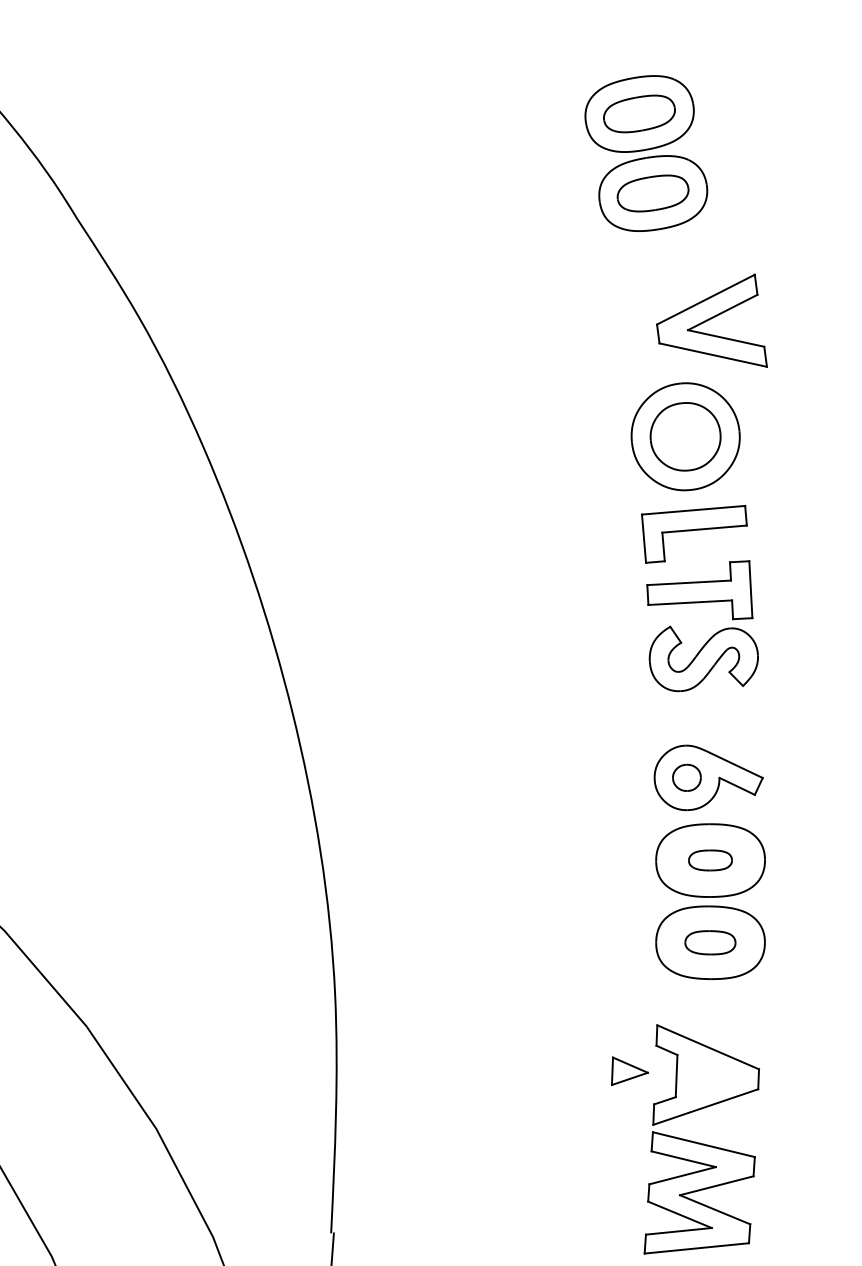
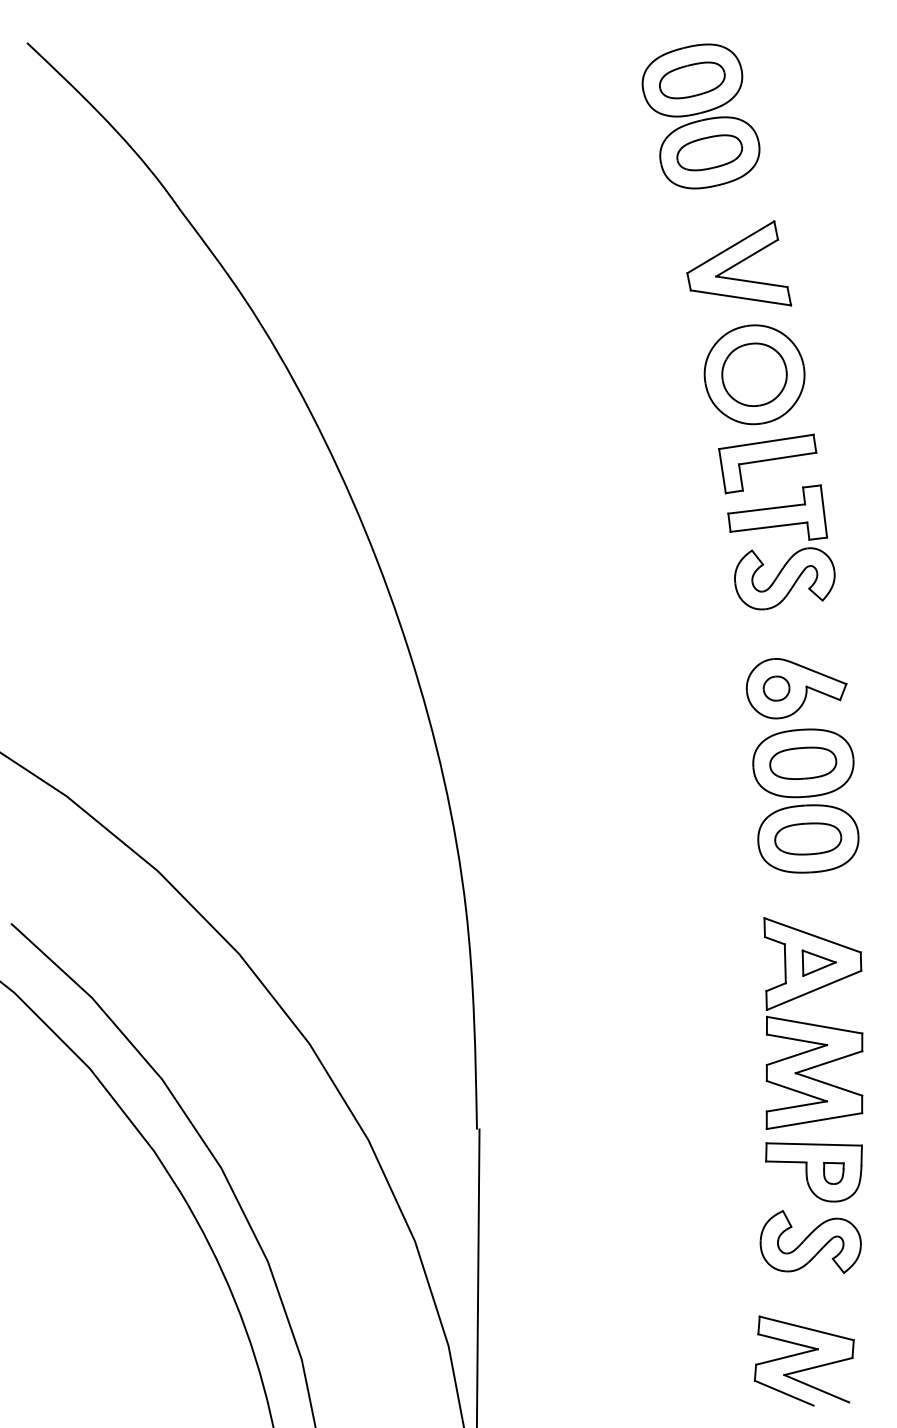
part: (714, 317) -> (739, 263), moved
part: (710, 859) -> (803, 762), size x1.67
part: (710, 942) -> (808, 838), size x1.43
part: (629, 1071) -> (818, 962), moved

